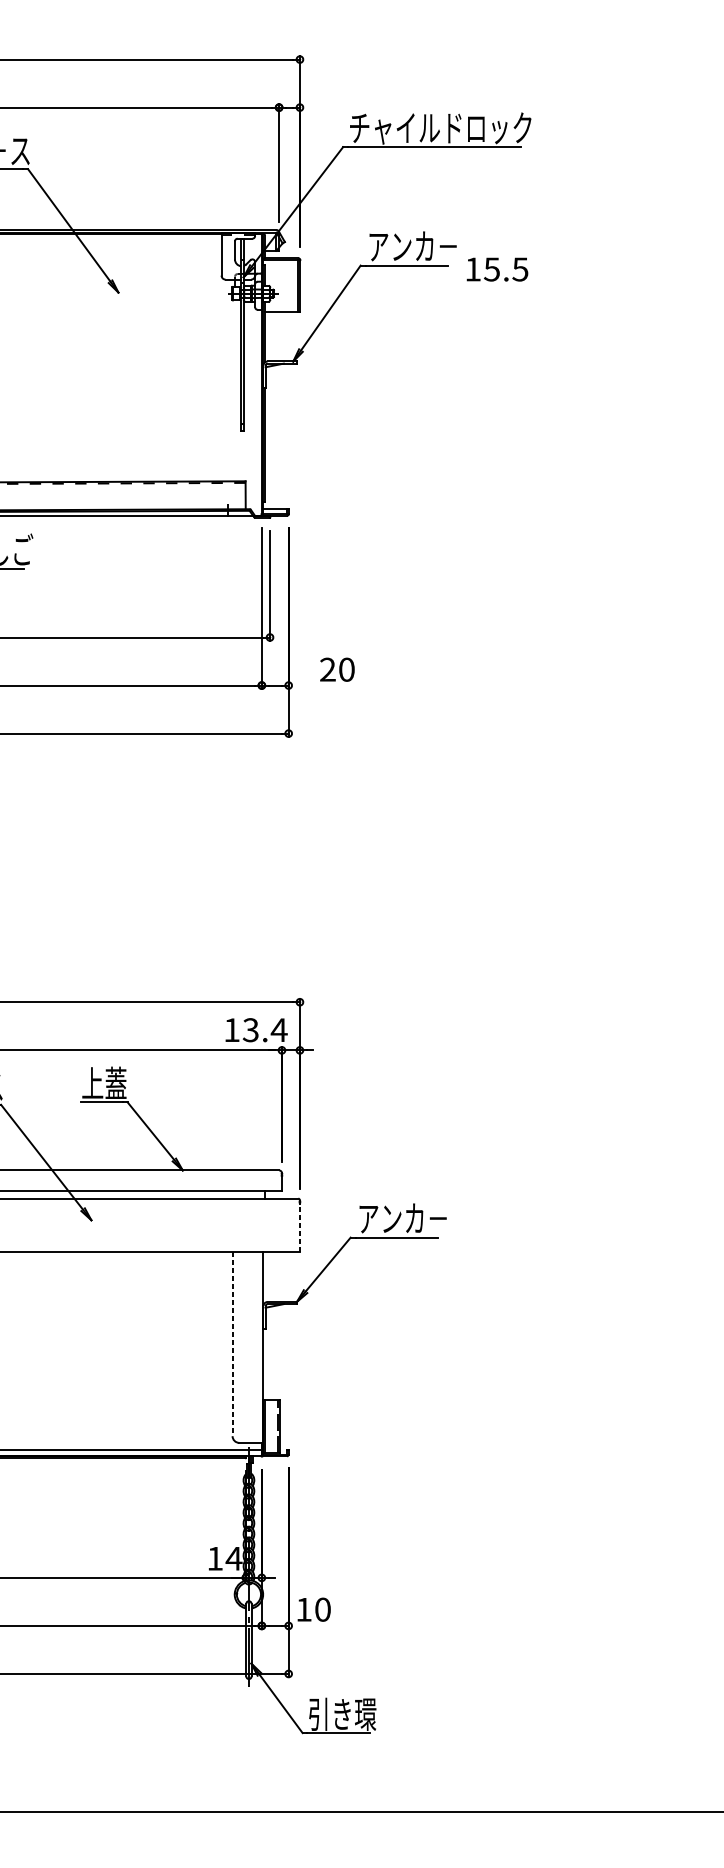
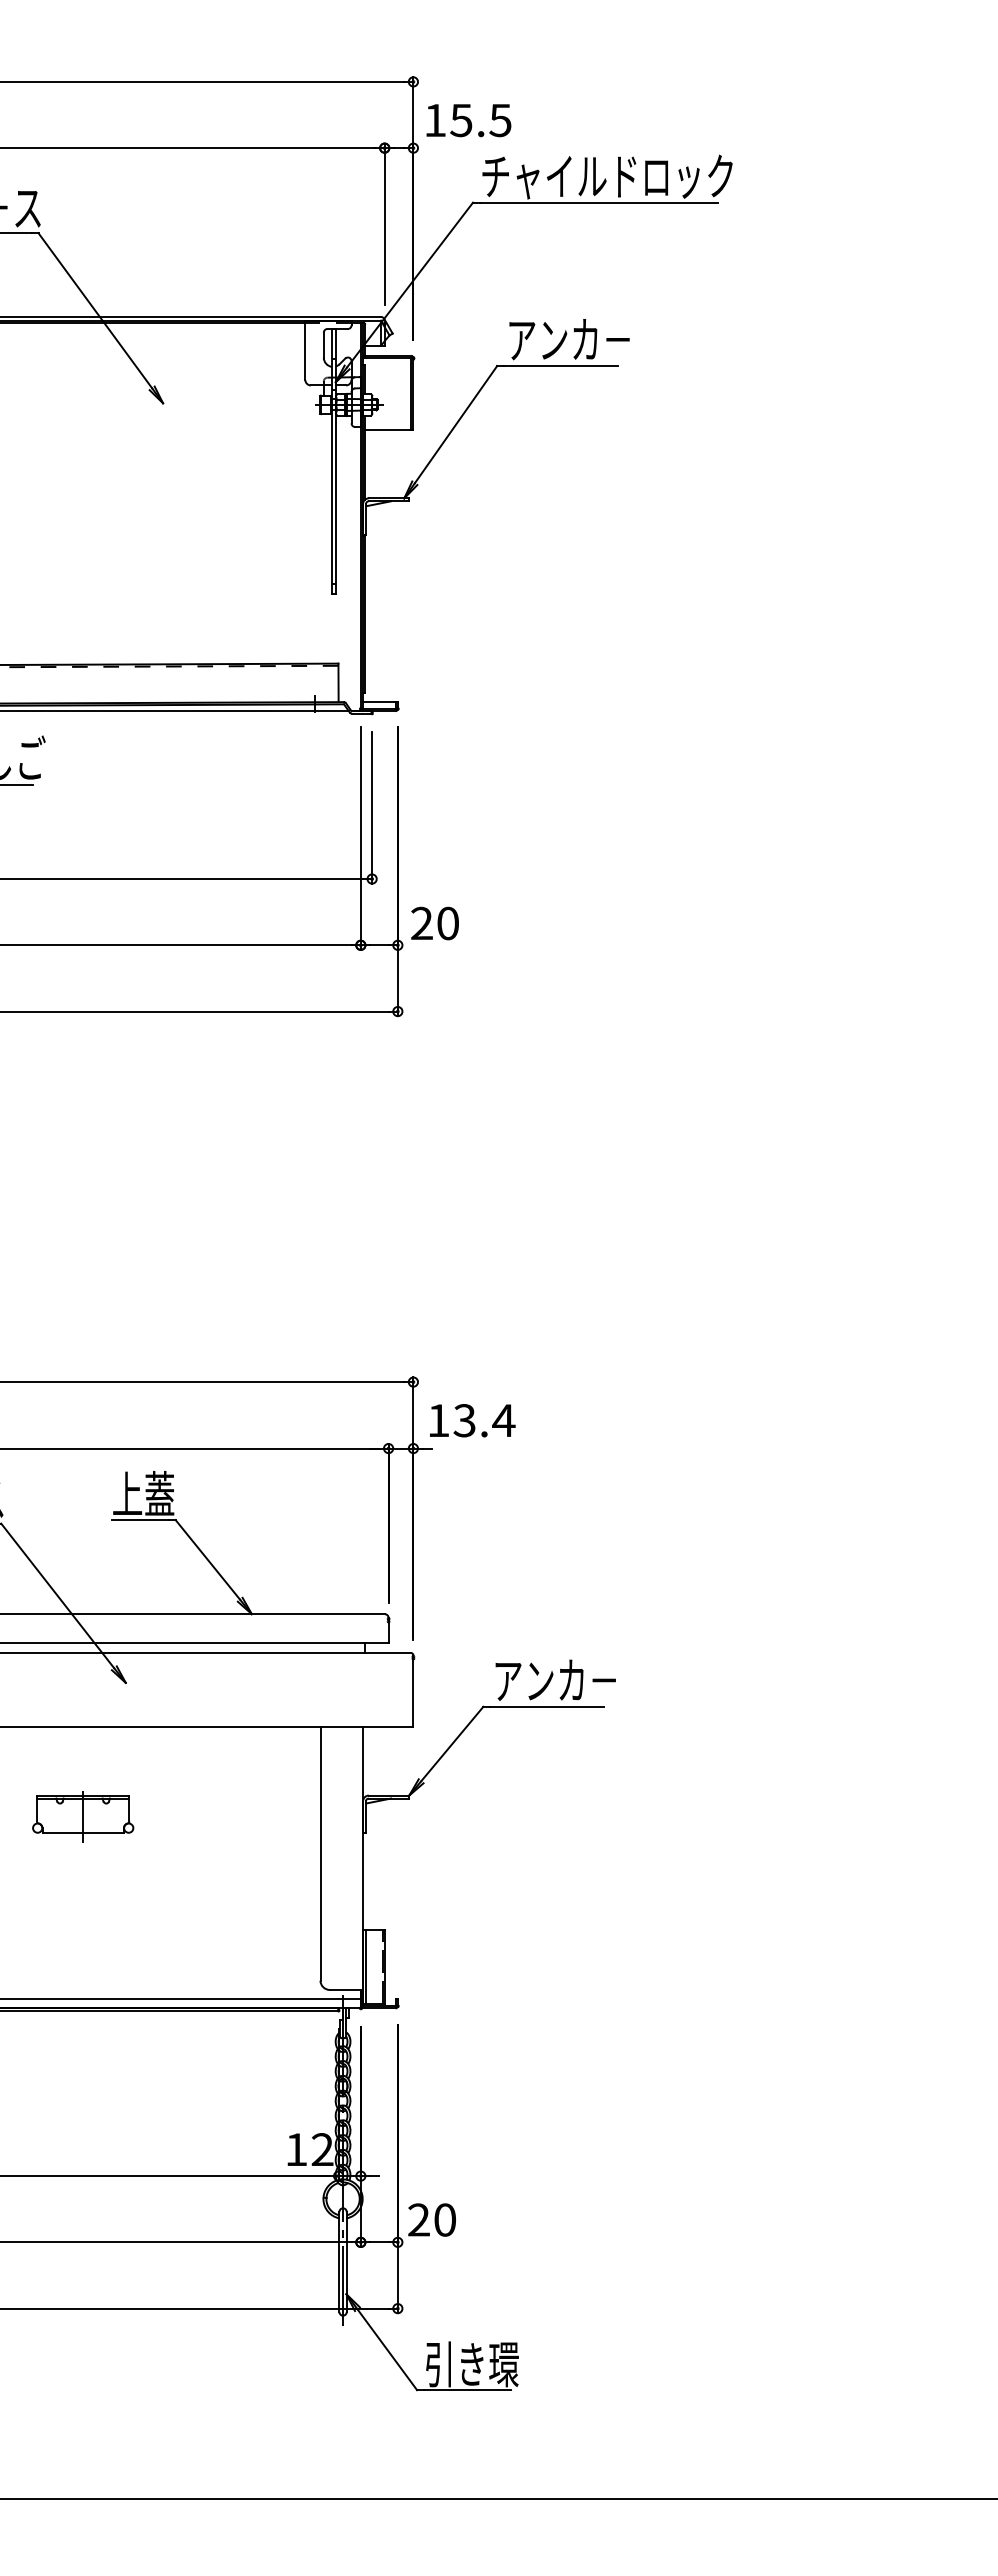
text: (497, 269) -> (468, 120), moved
text: (336, 669) -> (434, 923), moved
text: (256, 1030) -> (472, 1420), moved
line: (300, 1226) -> (413, 1691), dashed -> solid
part: (60, 1317) -> (83, 1816), added
line: (232, 1343) -> (320, 1853), dashed -> solid
text: (234, 1558) -> (322, 2149), 14 -> 12
text: (303, 1609) -> (418, 2219), 10 -> 20

